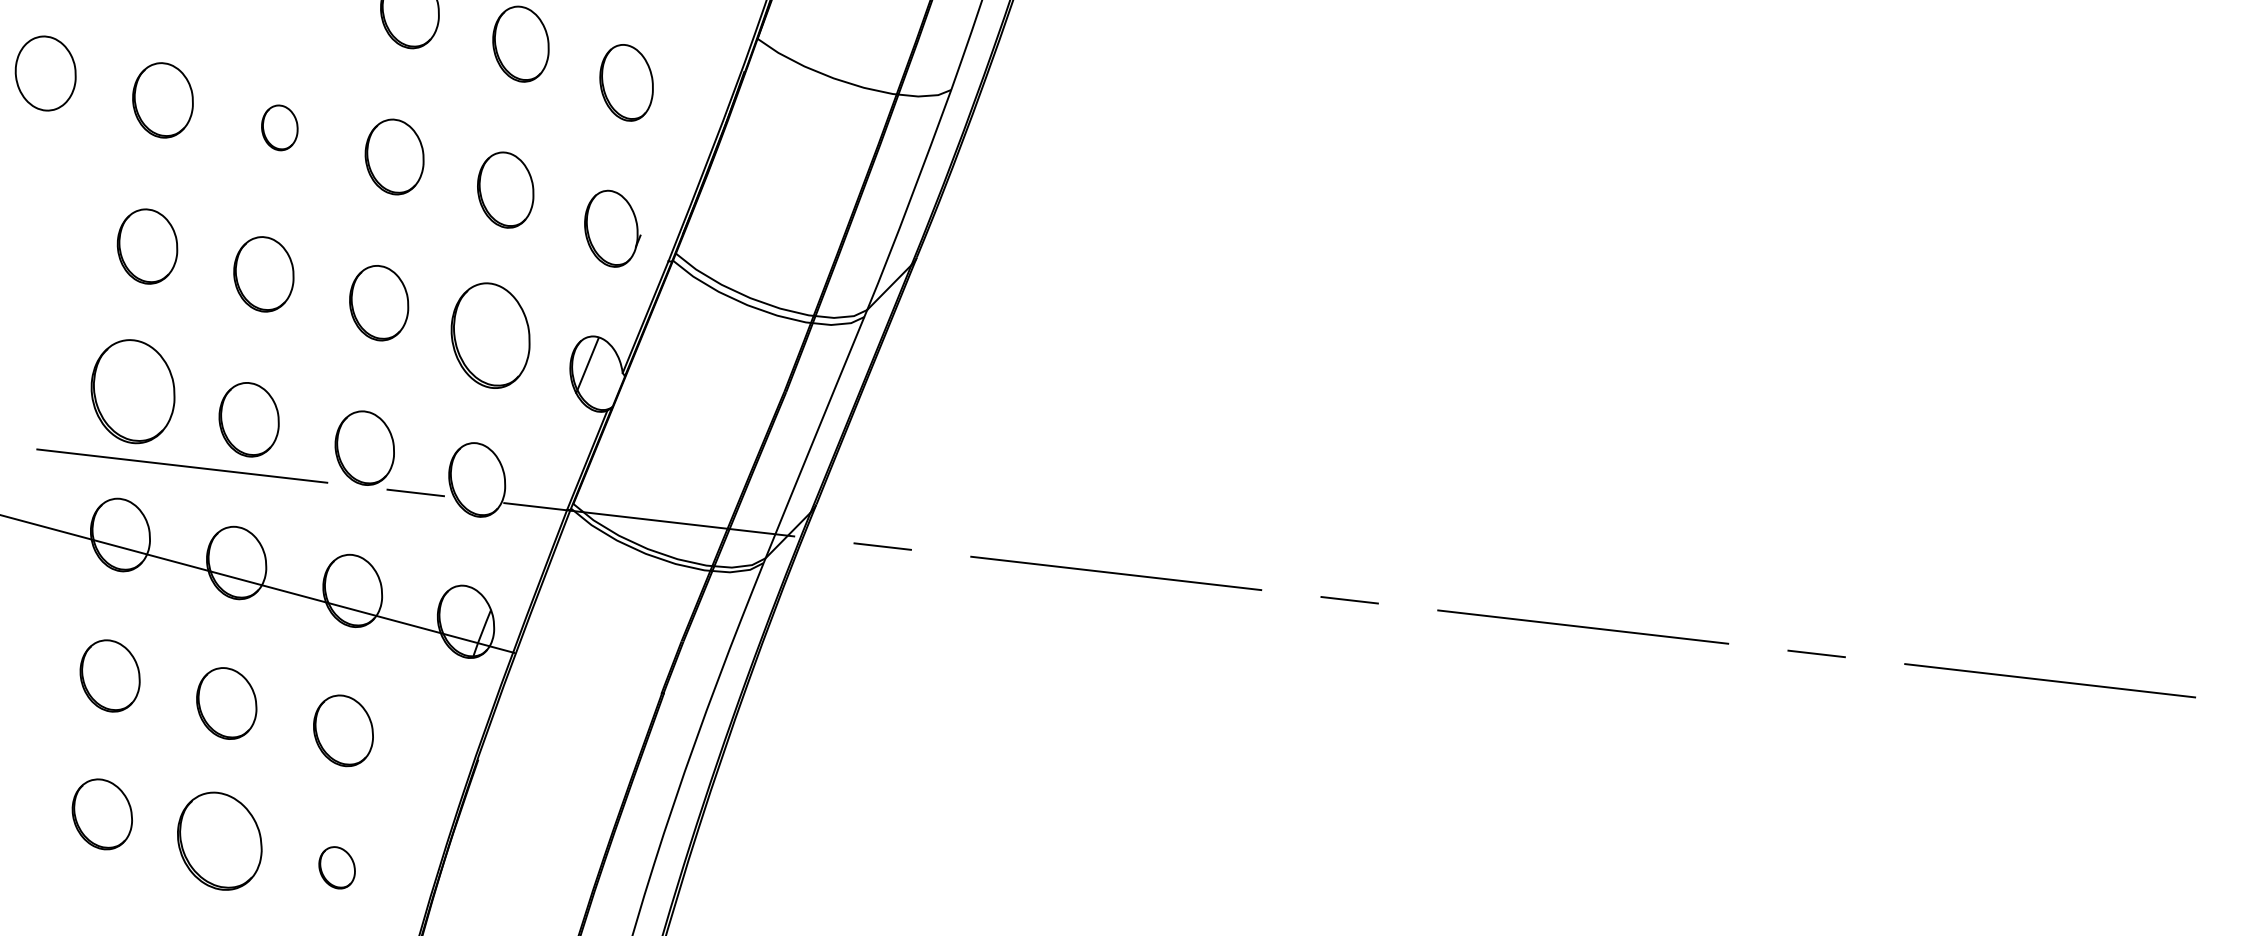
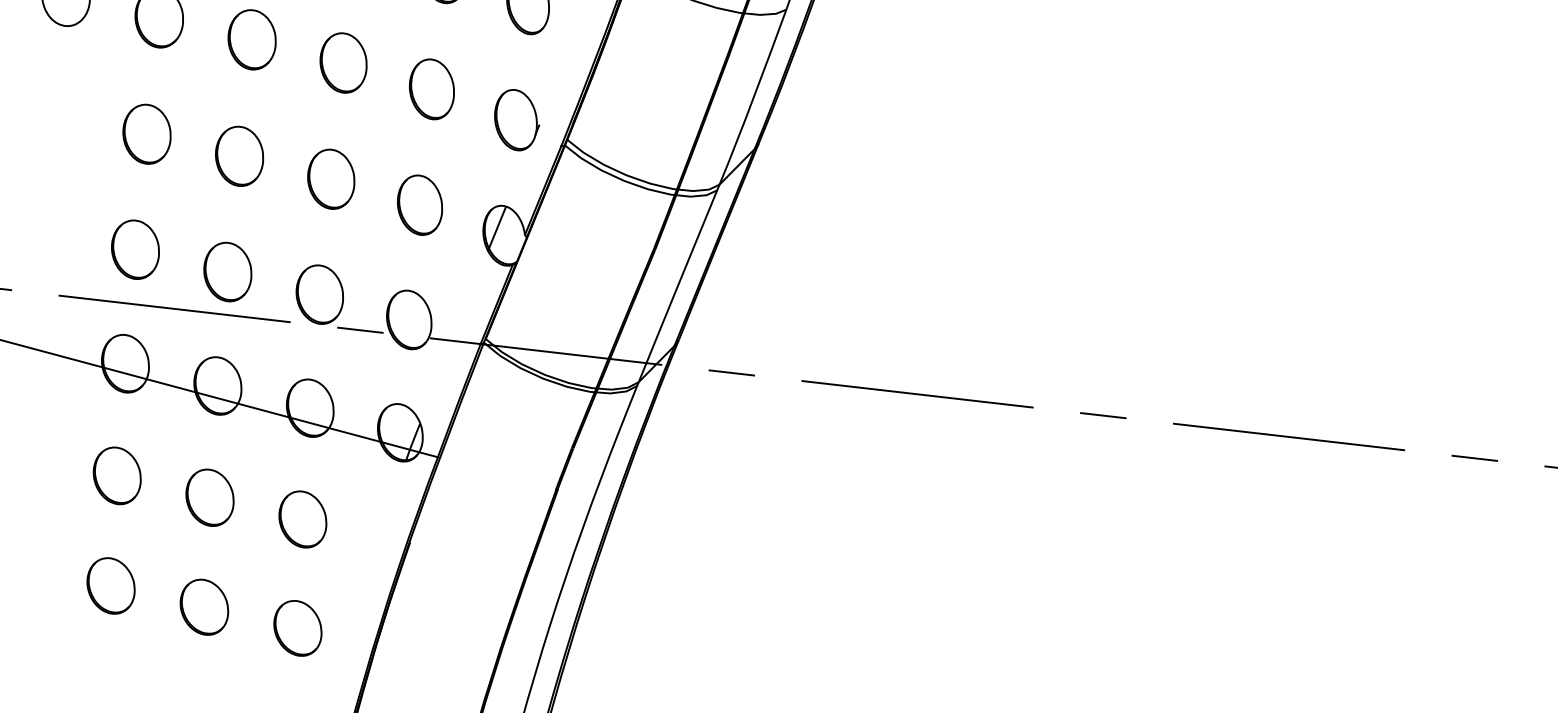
part: (279, 127) -> (251, 39), size x1.67
part: (490, 335) -> (419, 205), size x0.71
part: (132, 391) -> (135, 249), size x0.71
part: (219, 840) -> (204, 606), size x0.71
part: (336, 867) -> (297, 628), size x1.67

